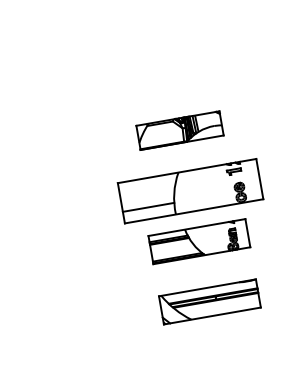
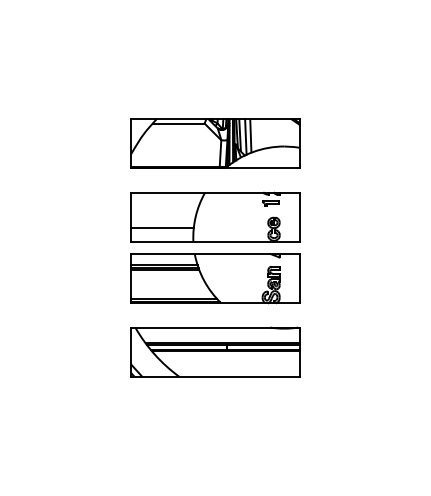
part: (180, 130) -> (215, 143), size x1.67
part: (199, 241) -> (215, 278), size x1.43
part: (209, 301) -> (215, 351), size x1.43

